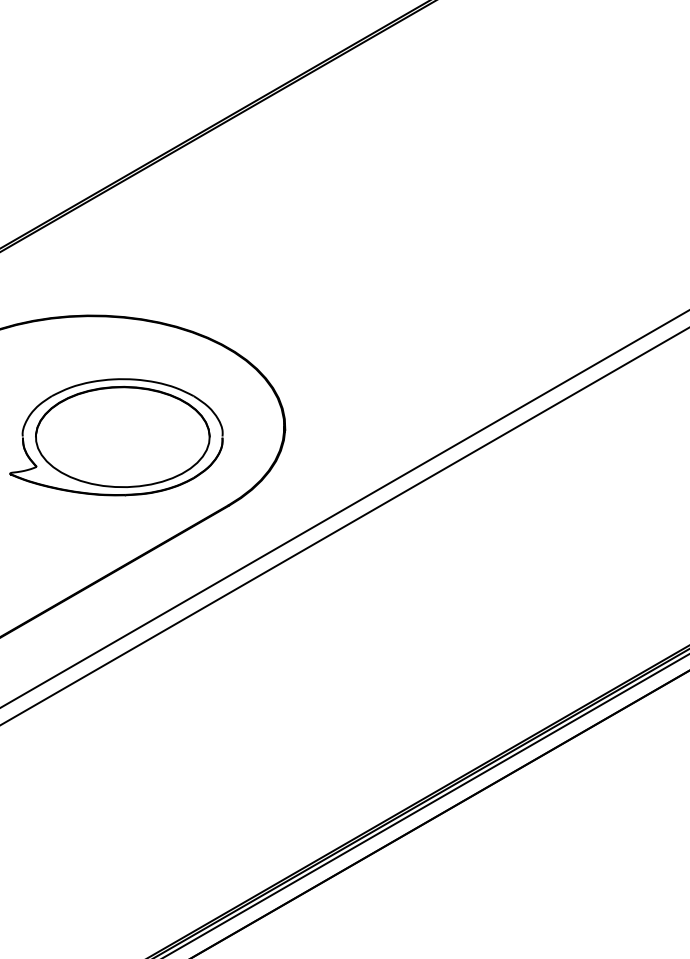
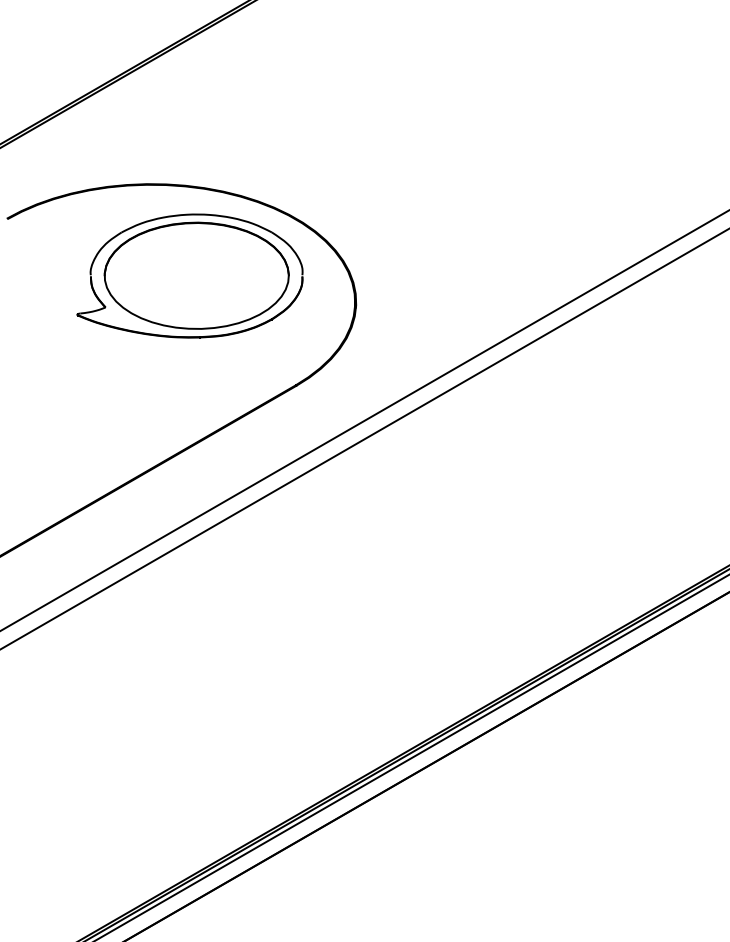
part: (116, 437) -> (190, 276), moved

